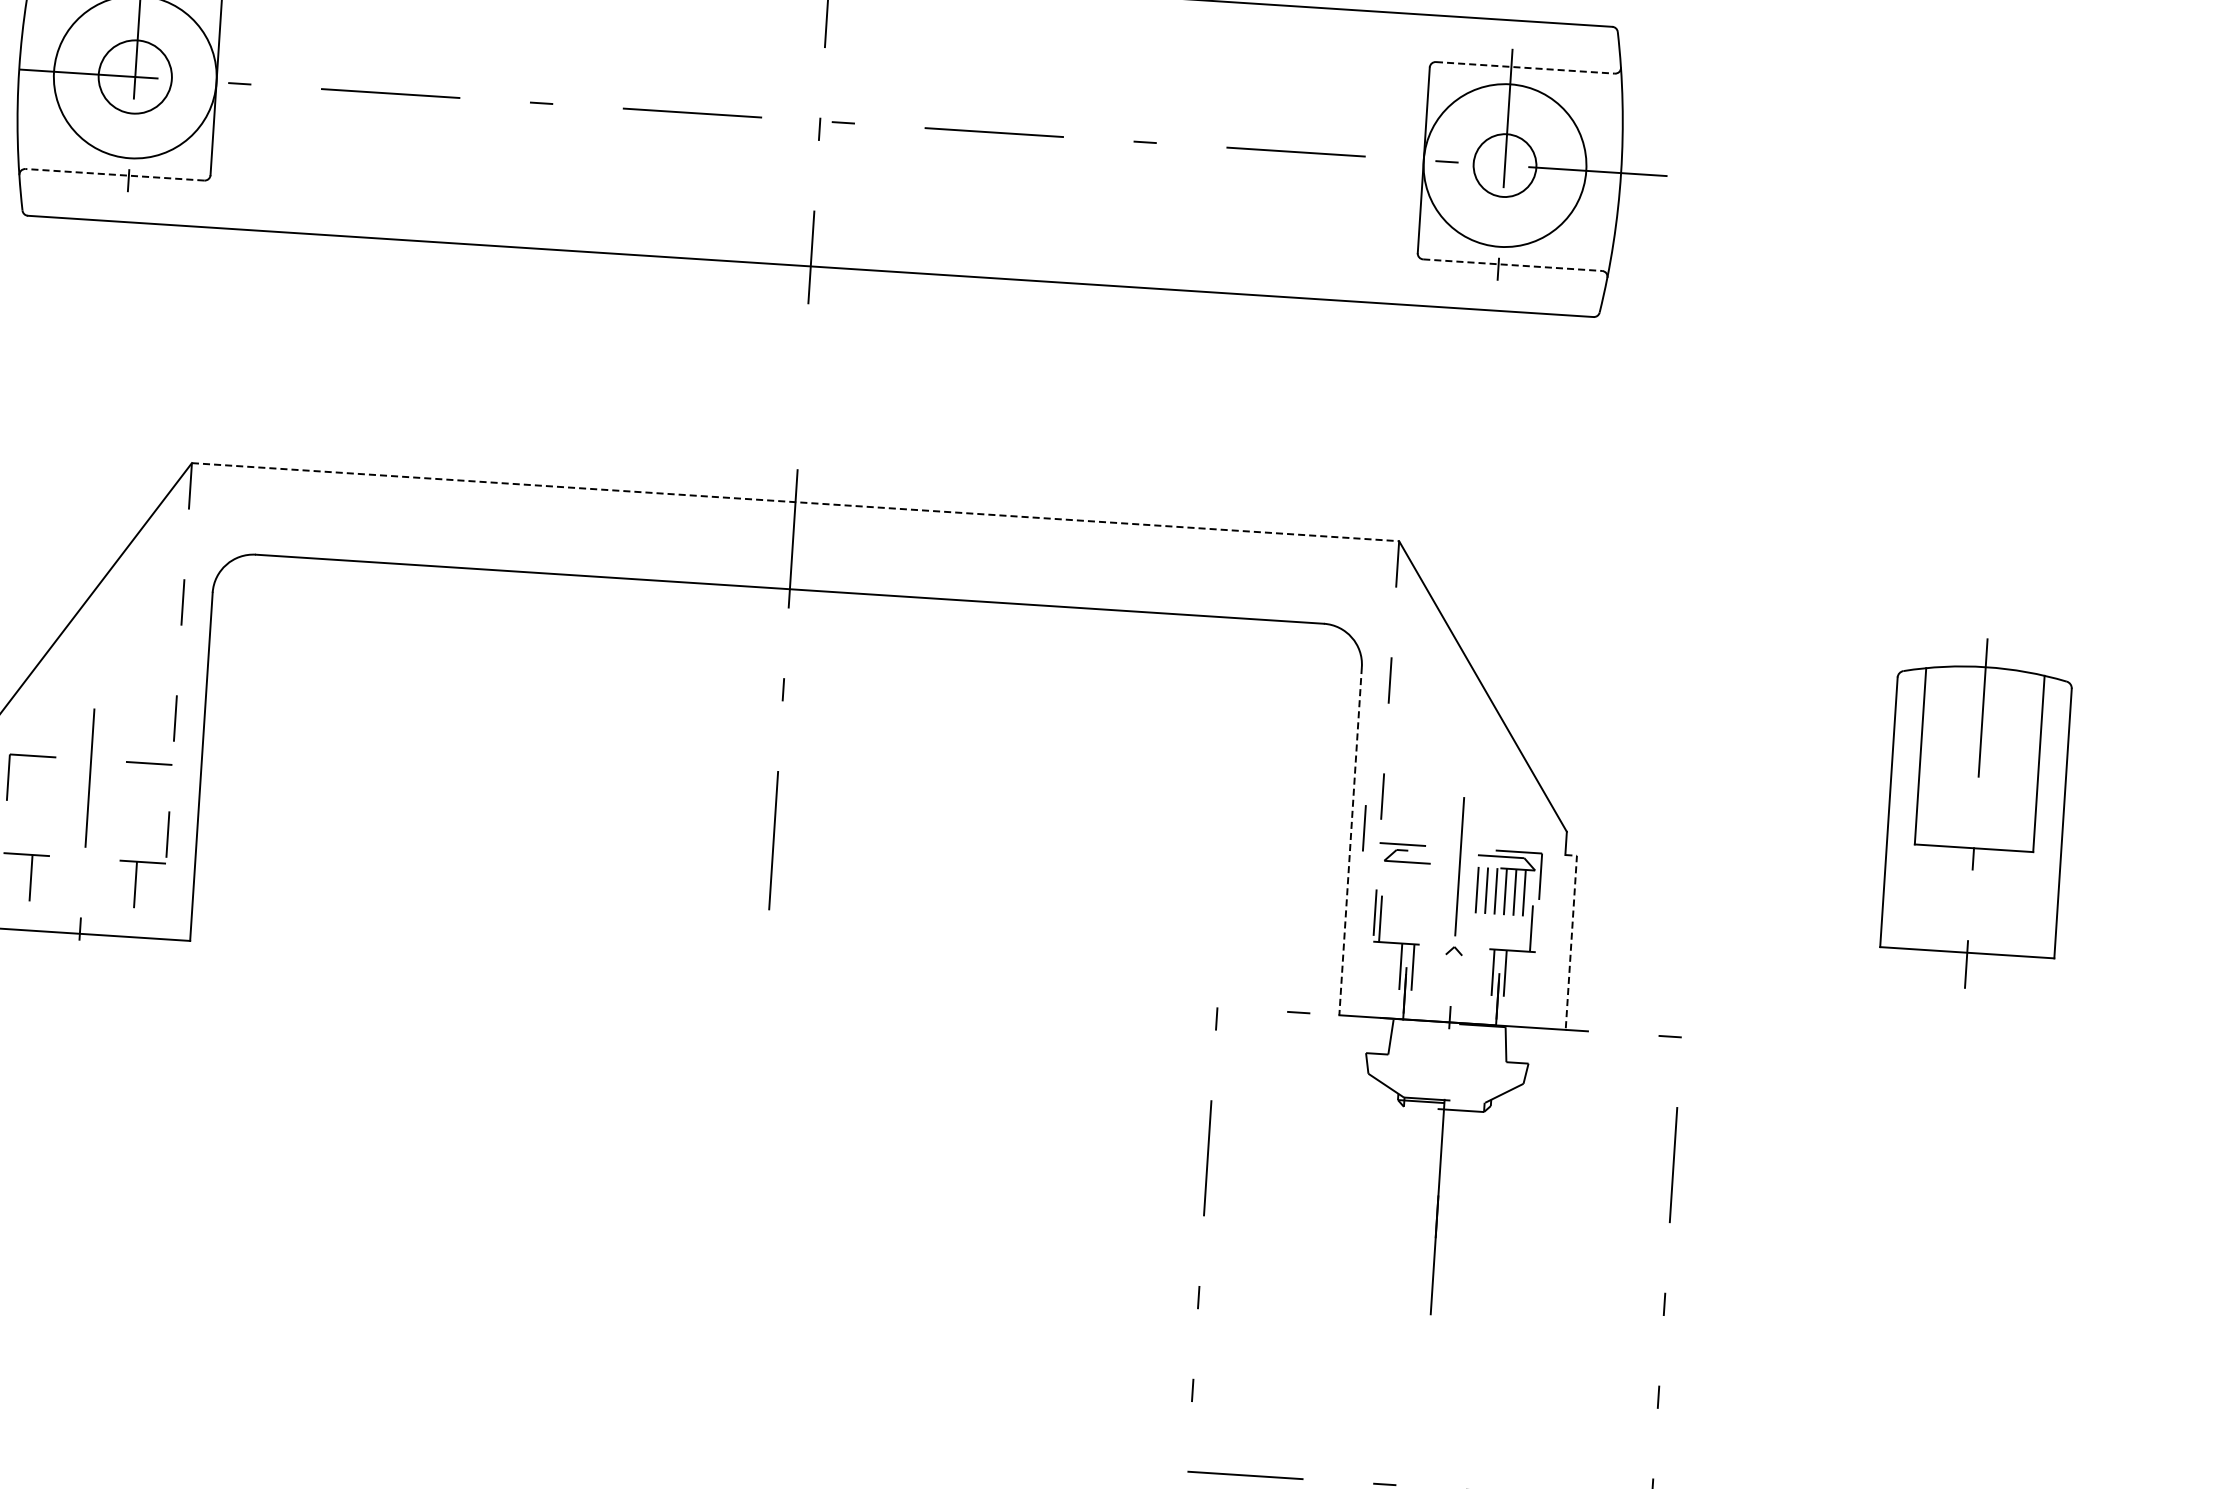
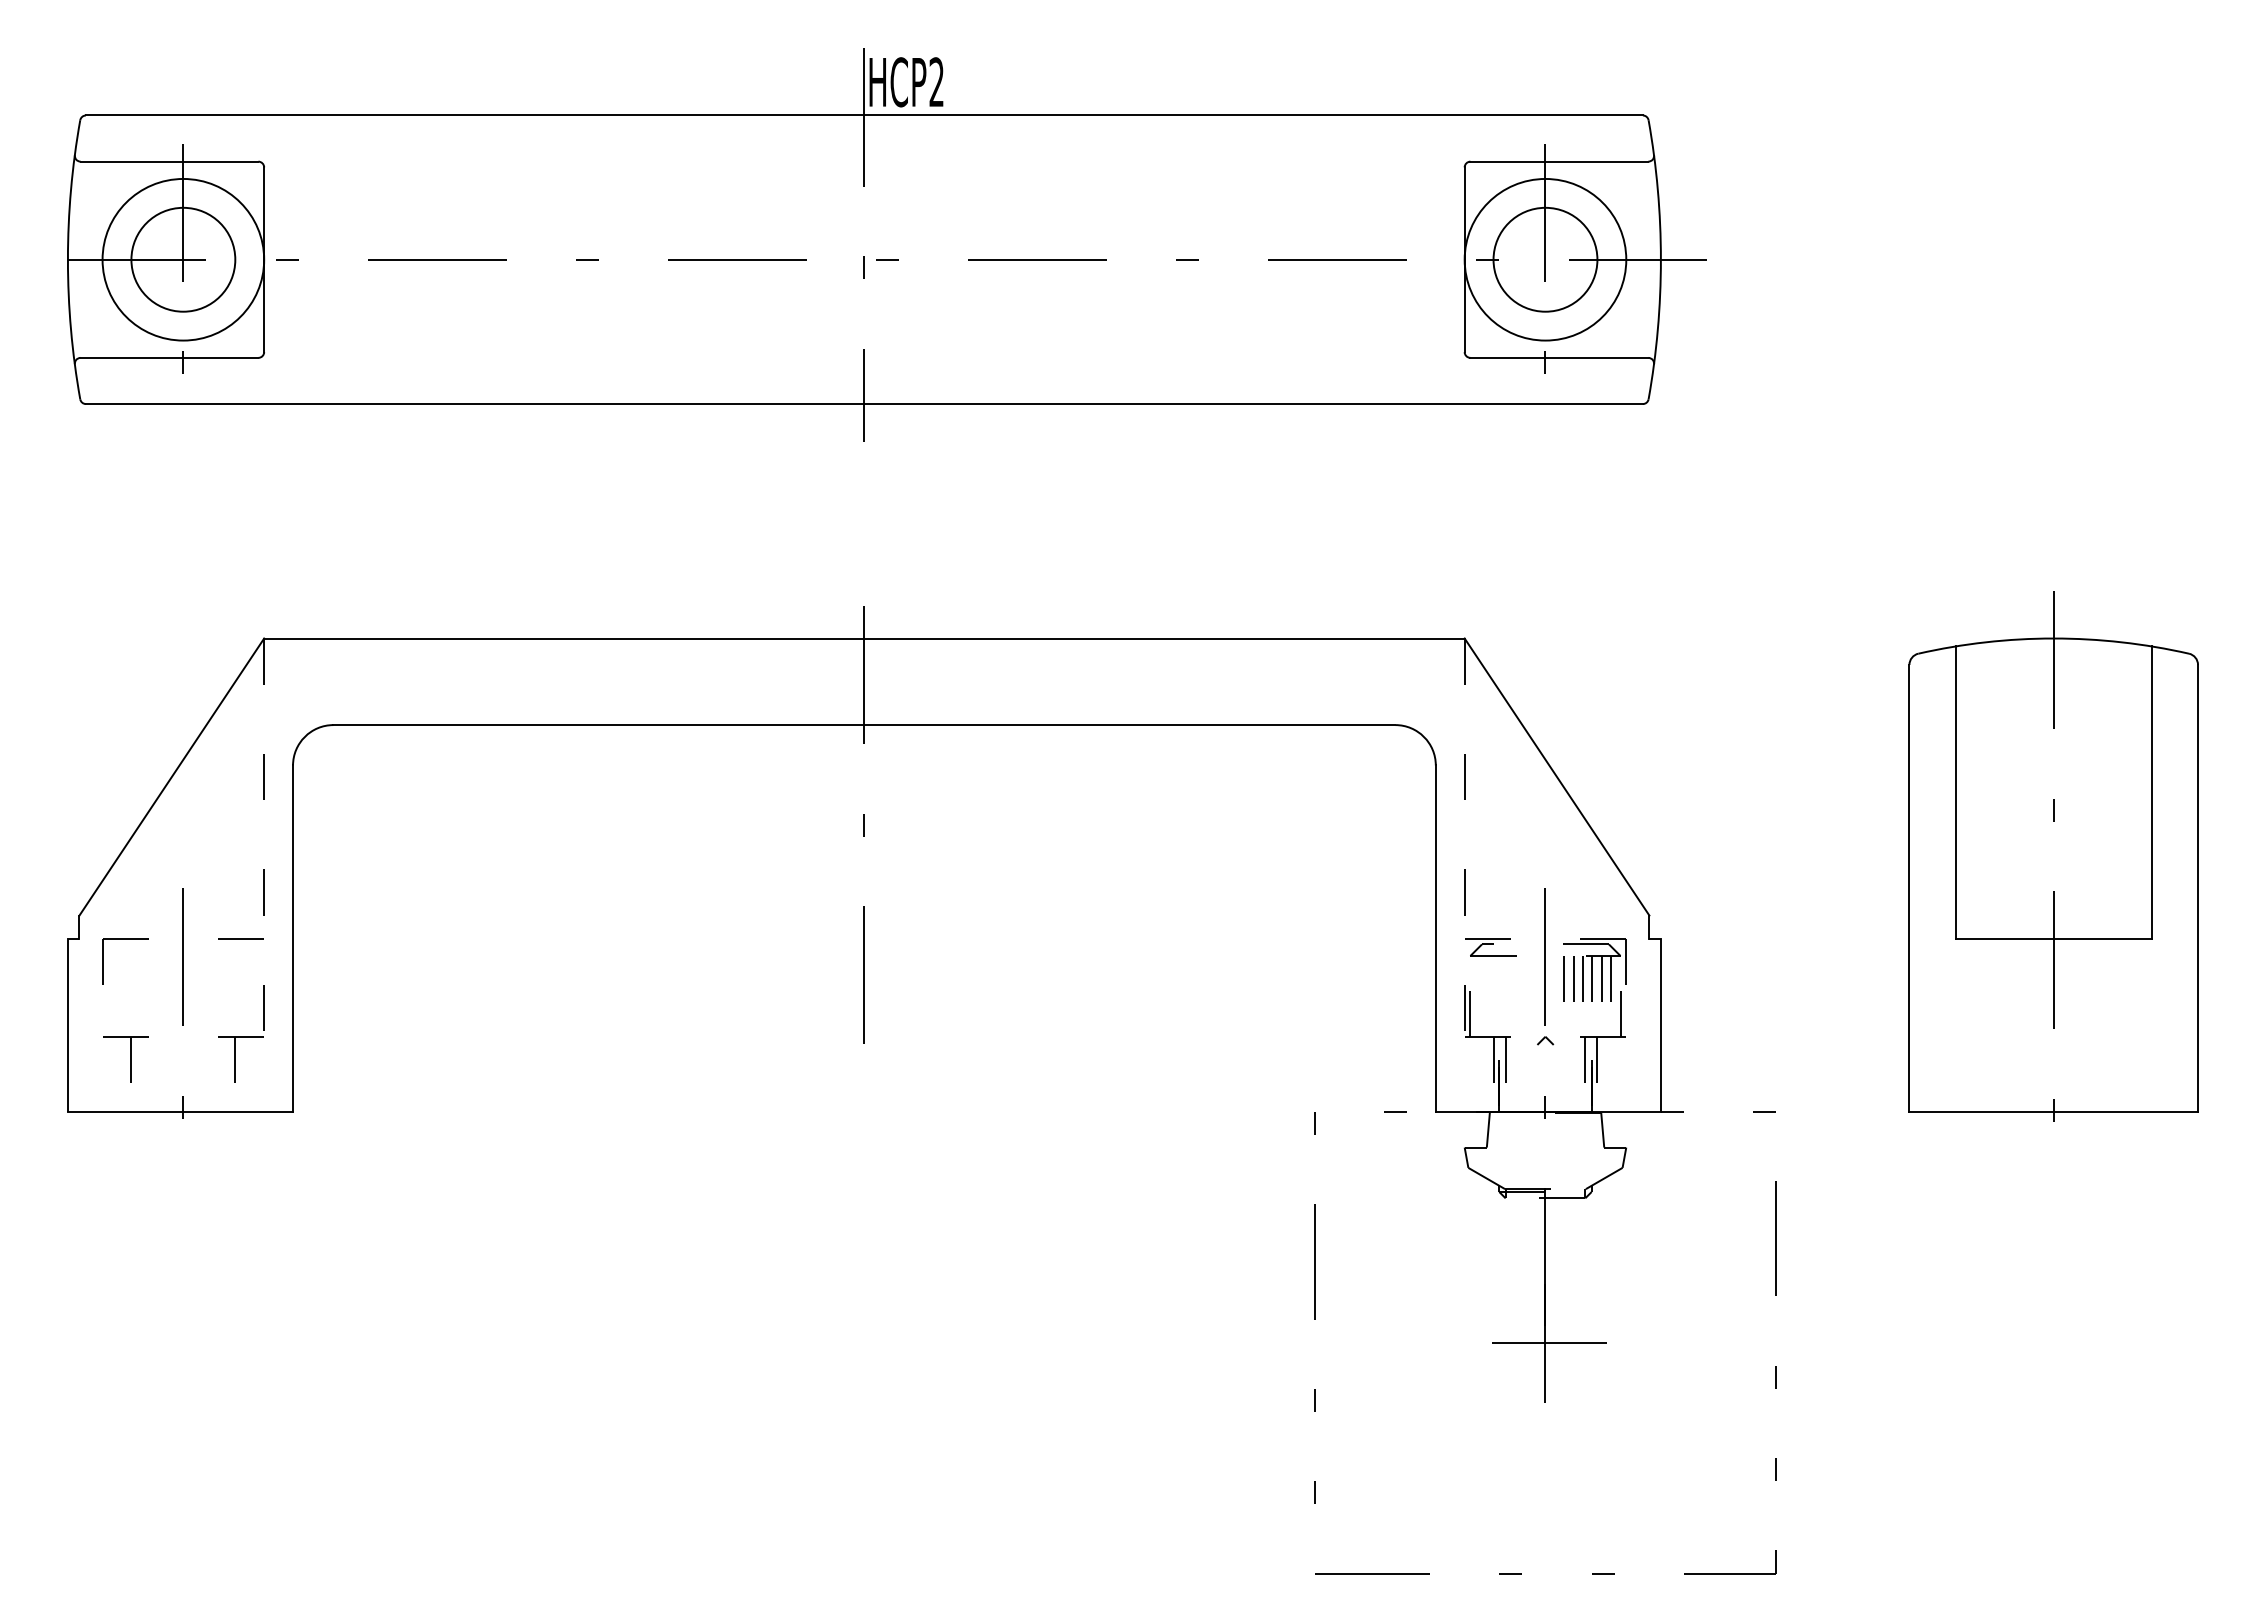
line: (1525, 67) -> (1559, 161), dashed -> solid
circle: (135, 76) -> (183, 259), size x1.43
circle: (1505, 165) -> (1545, 259), size x1.67
line: (114, 174) -> (169, 357), dashed -> solid
line: (1512, 264) -> (1559, 357), dashed -> solid
line: (795, 502) -> (864, 638), dashed -> solid
part: (1977, 798) -> (2053, 856), size x1.67
line: (1364, 827) -> (1448, 924), removed
line: (1350, 841) -> (1435, 939), dashed -> solid
line: (1571, 937) -> (1660, 1019), dashed -> solid
line: (1438, 1254) -> (1549, 1342), added

